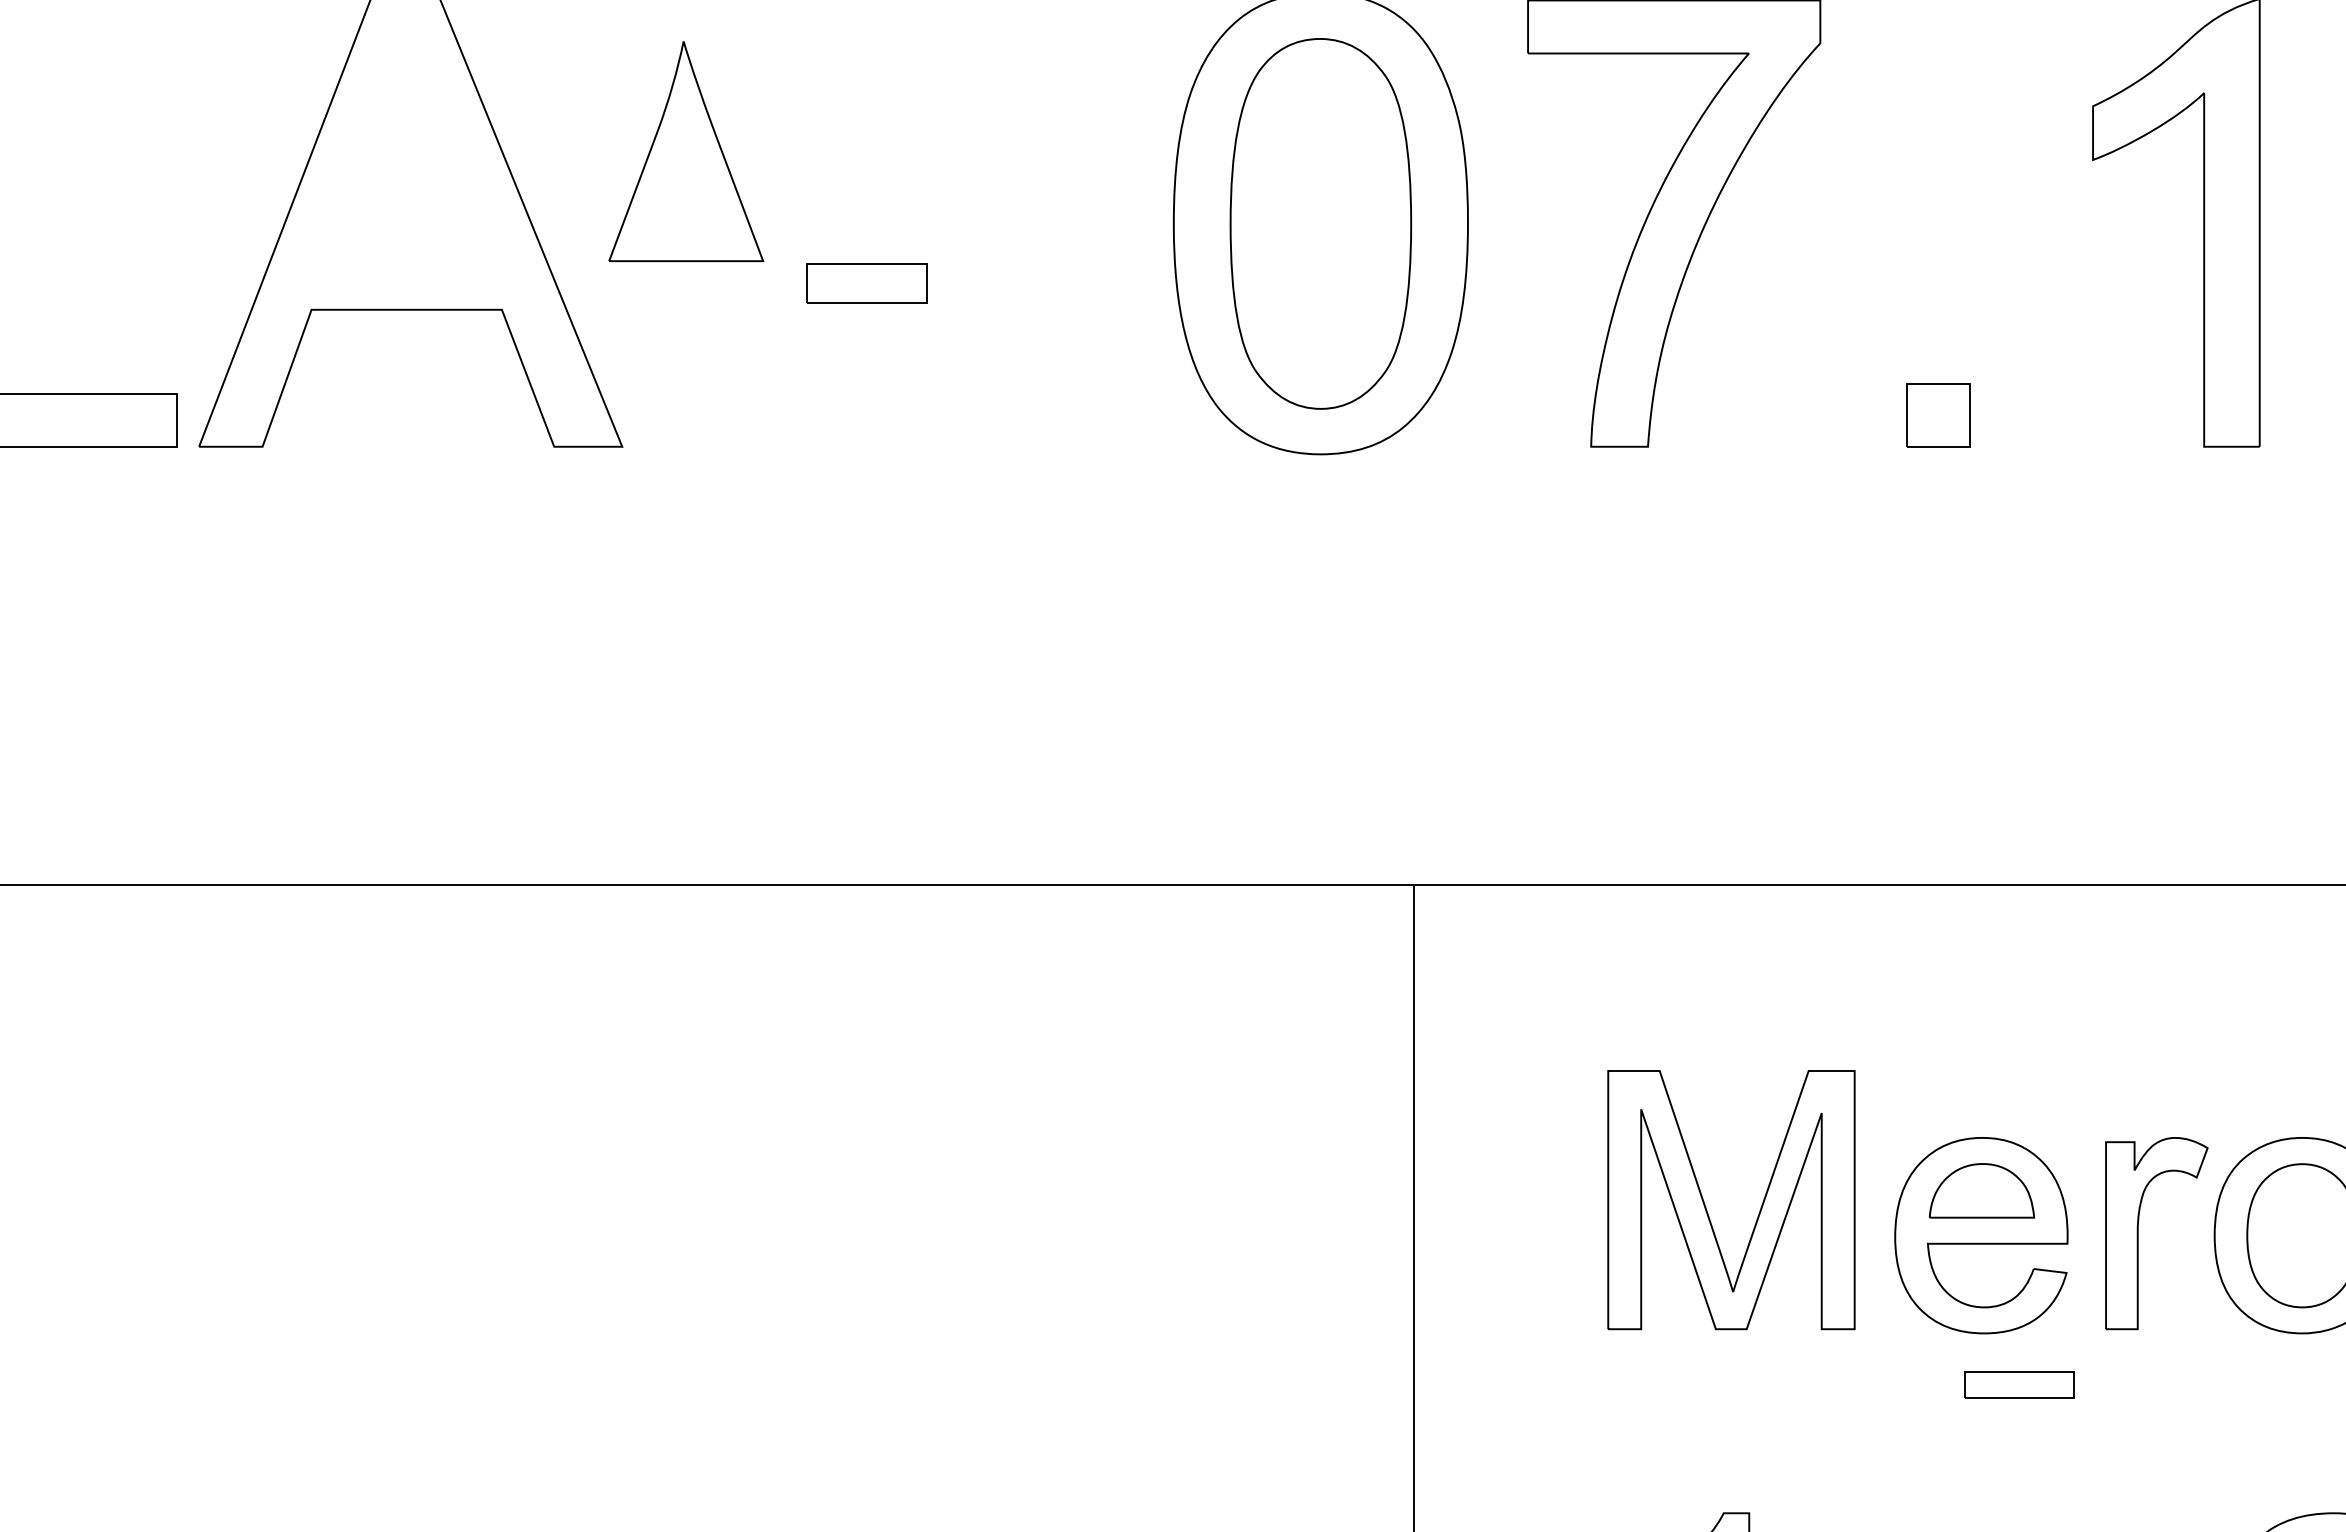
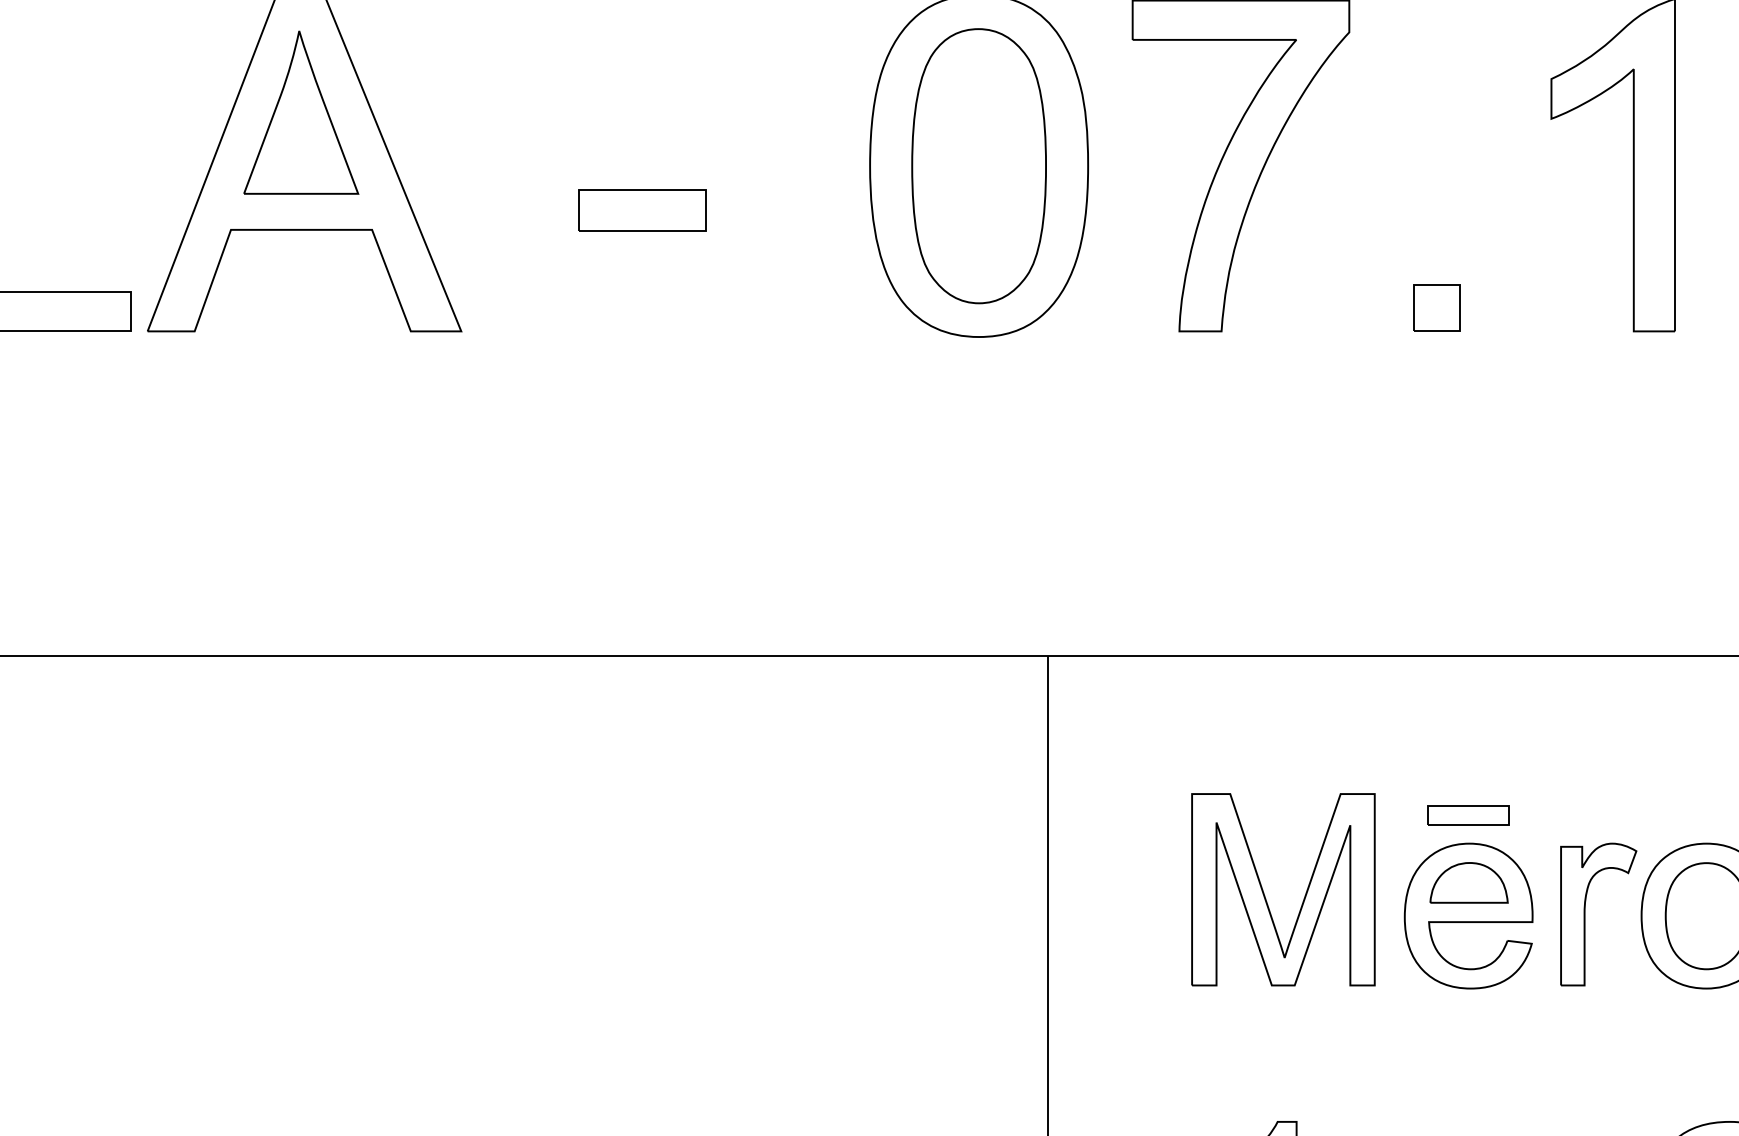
part: (686, 151) -> (301, 112), moved
part: (866, 282) -> (642, 209), size x1.43
part: (2019, 1384) -> (1468, 815), moved

